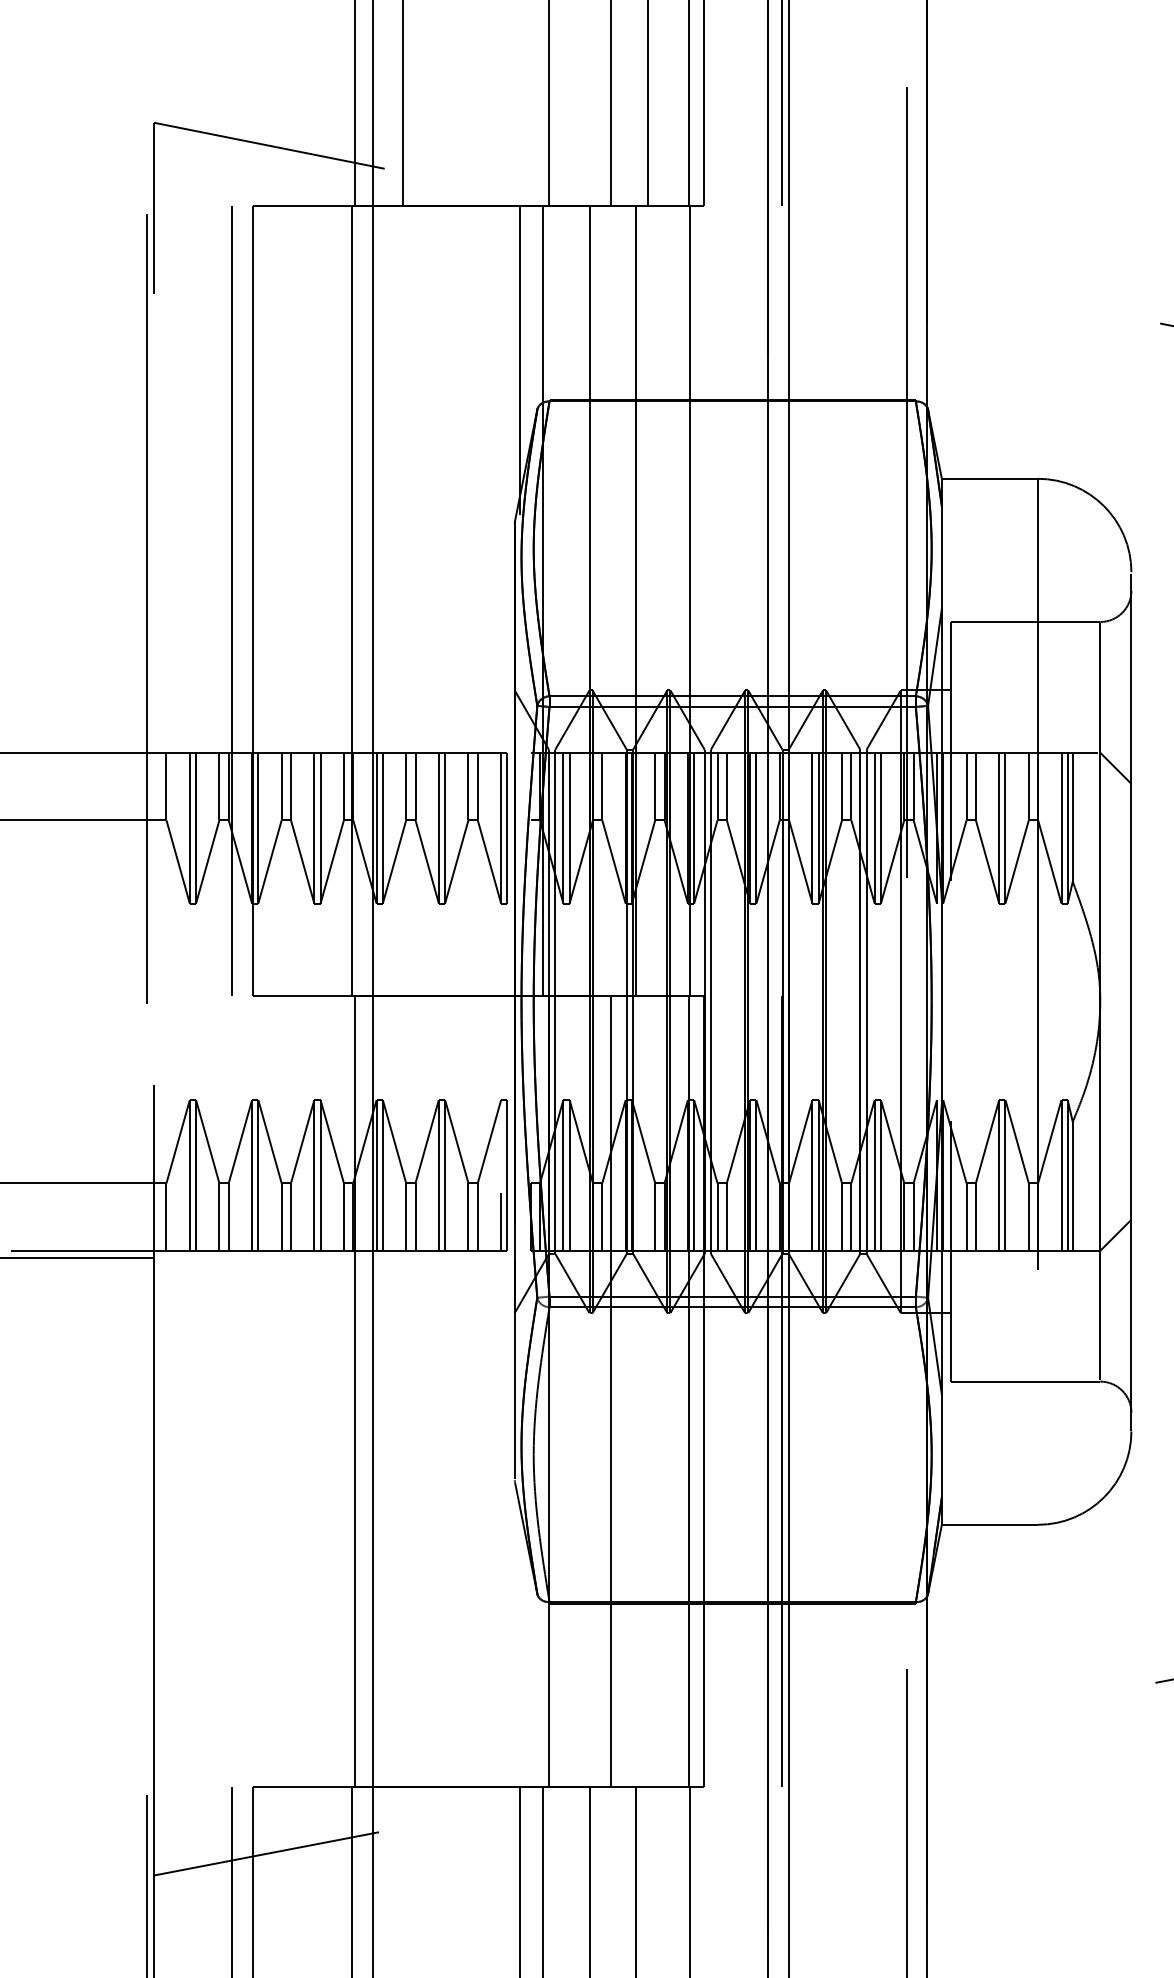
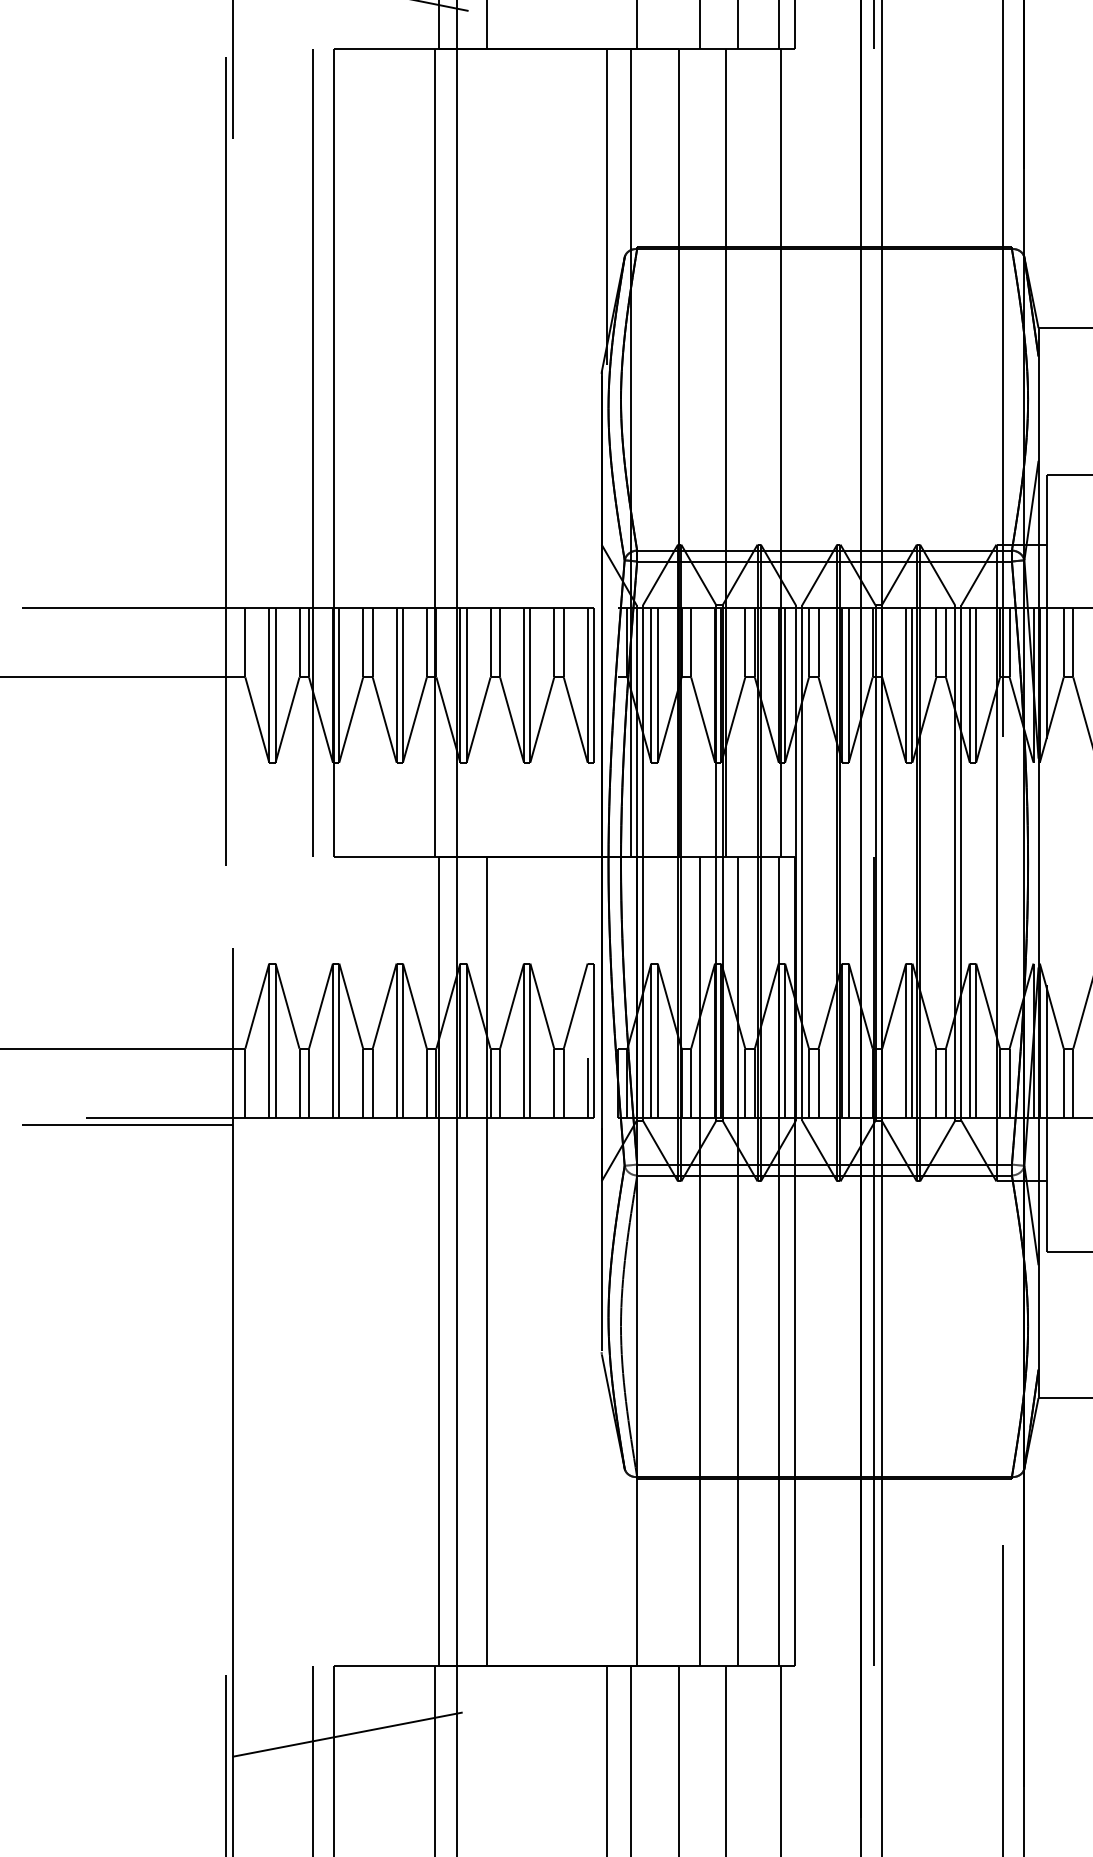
line: (402, 1391) -> (486, 1261), added
line: (648, 1391) -> (738, 1261), added

